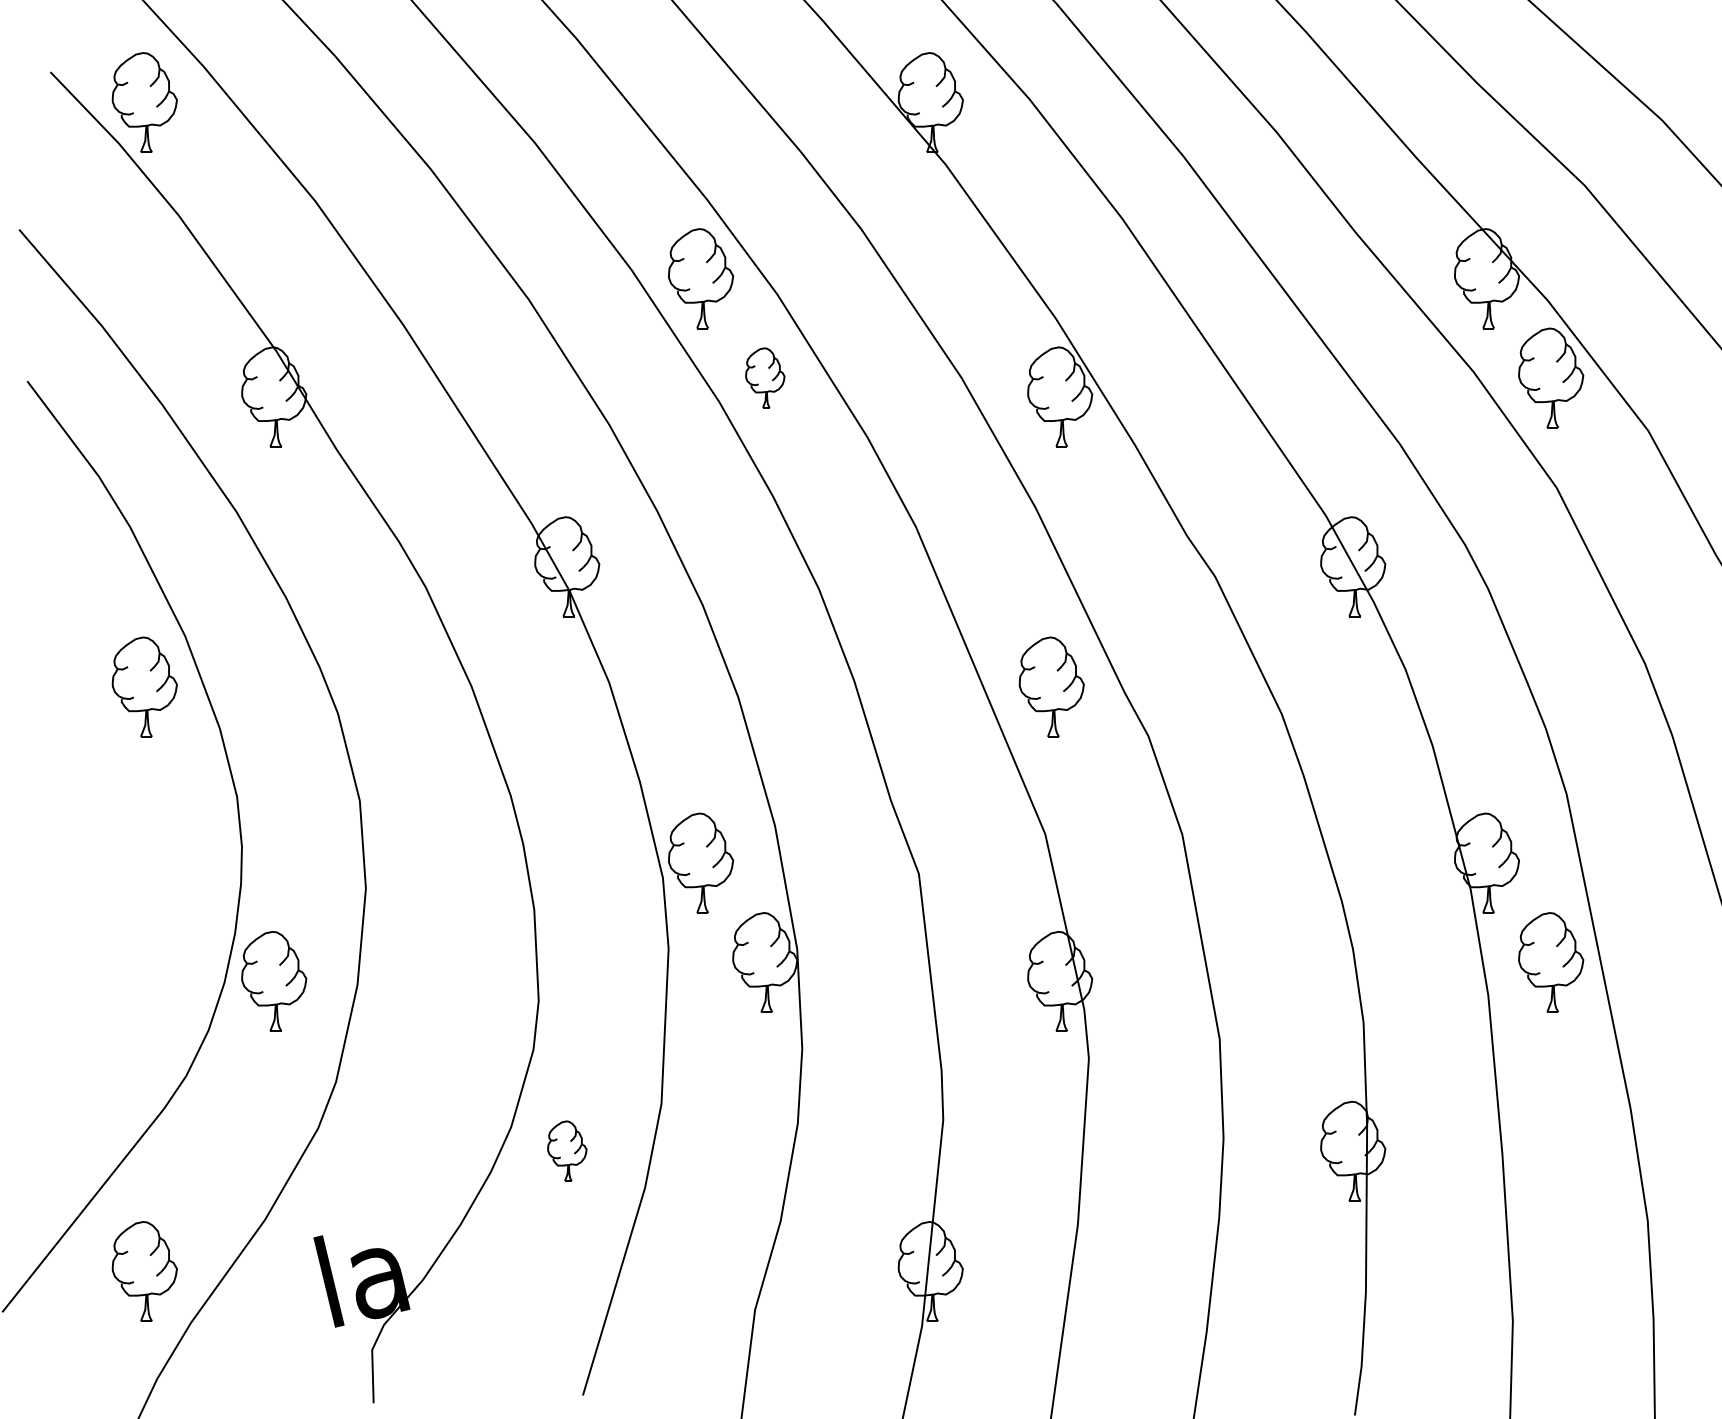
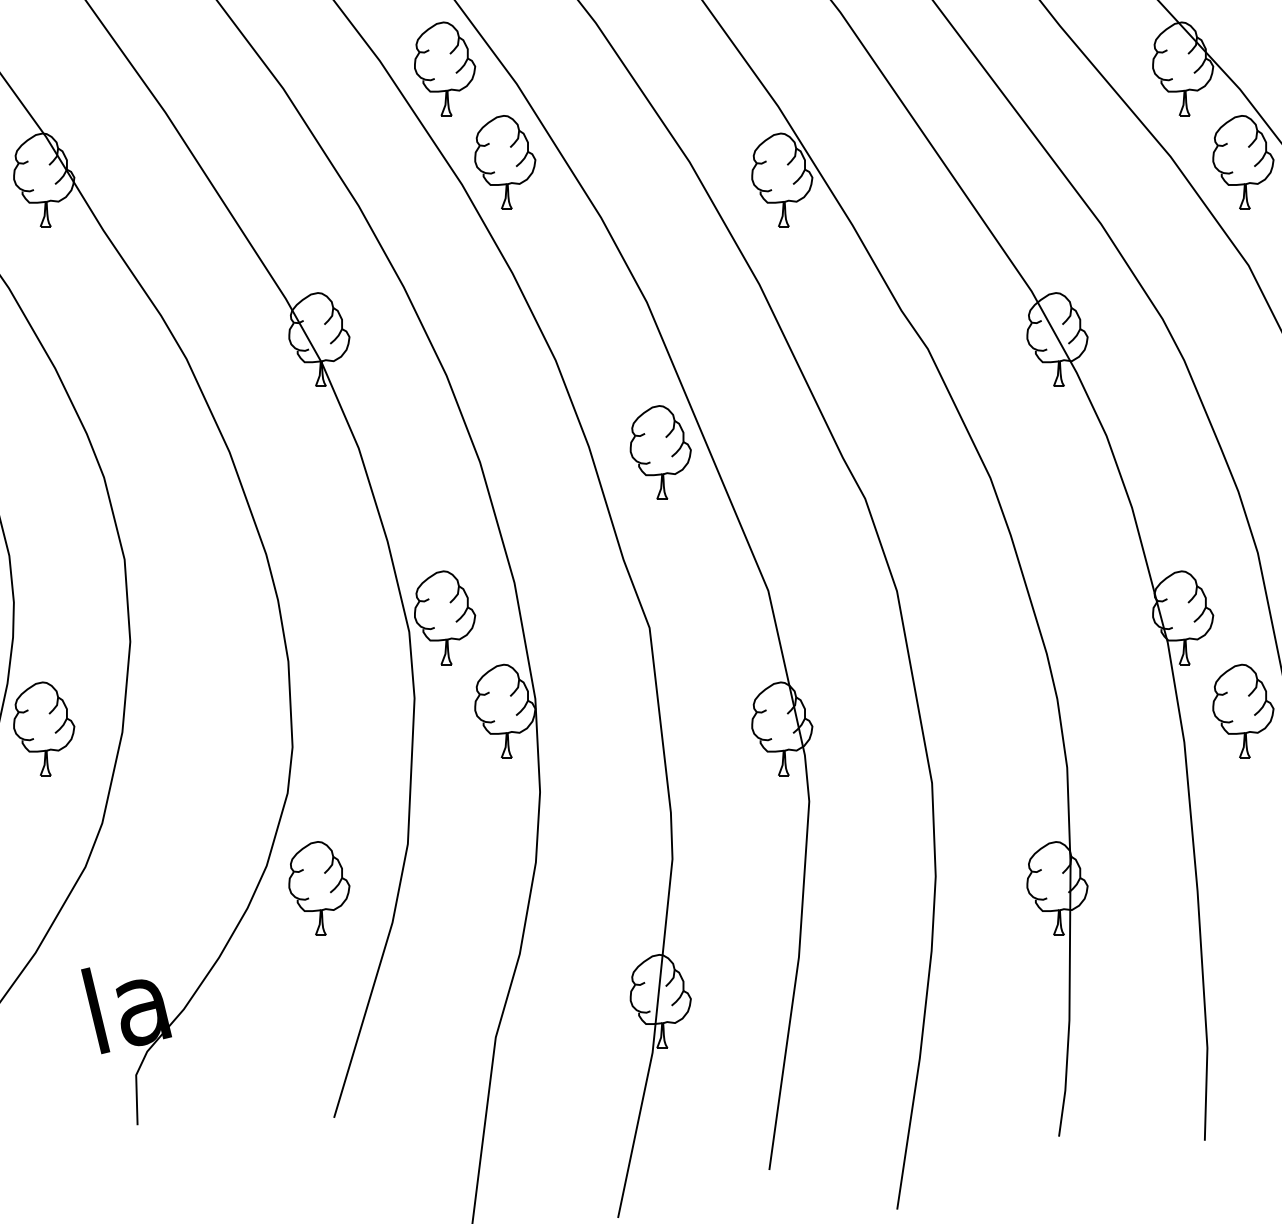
part: (765, 377) -> (505, 161), size x1.67
part: (1051, 686) -> (660, 452), moved
part: (567, 1150) -> (319, 887), size x1.67

